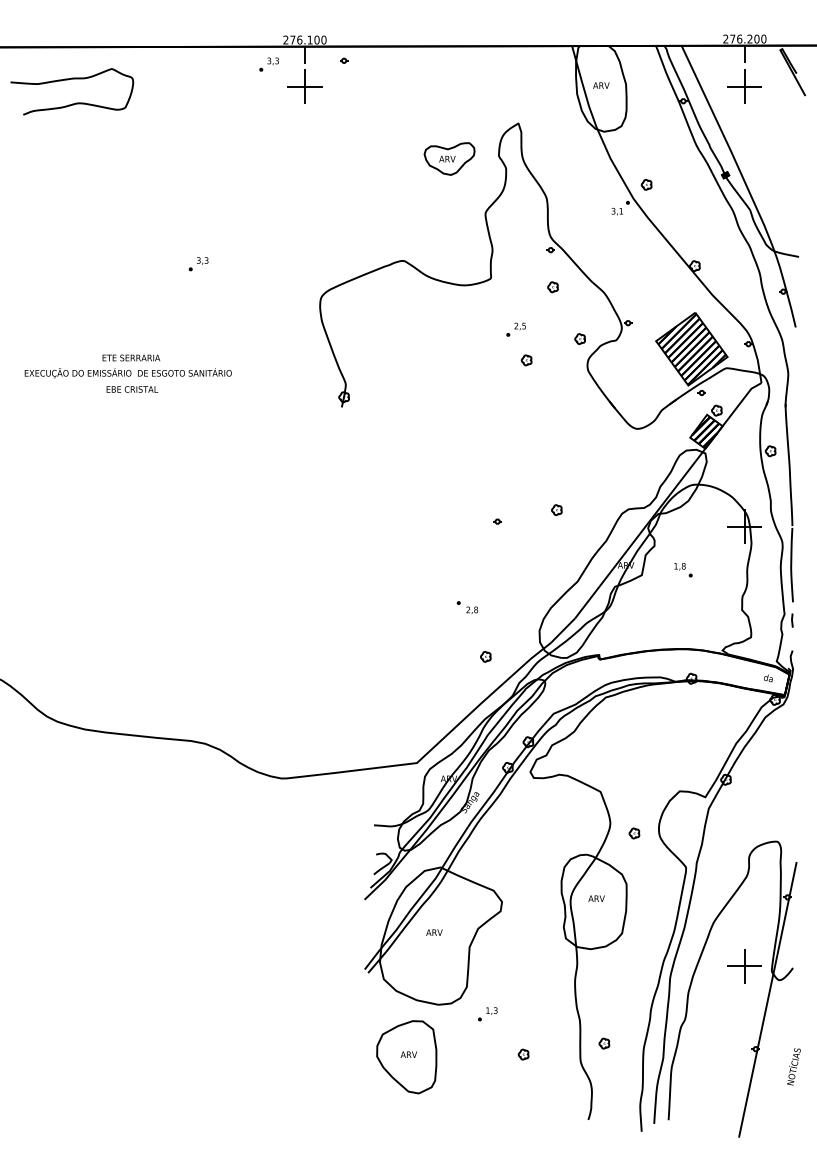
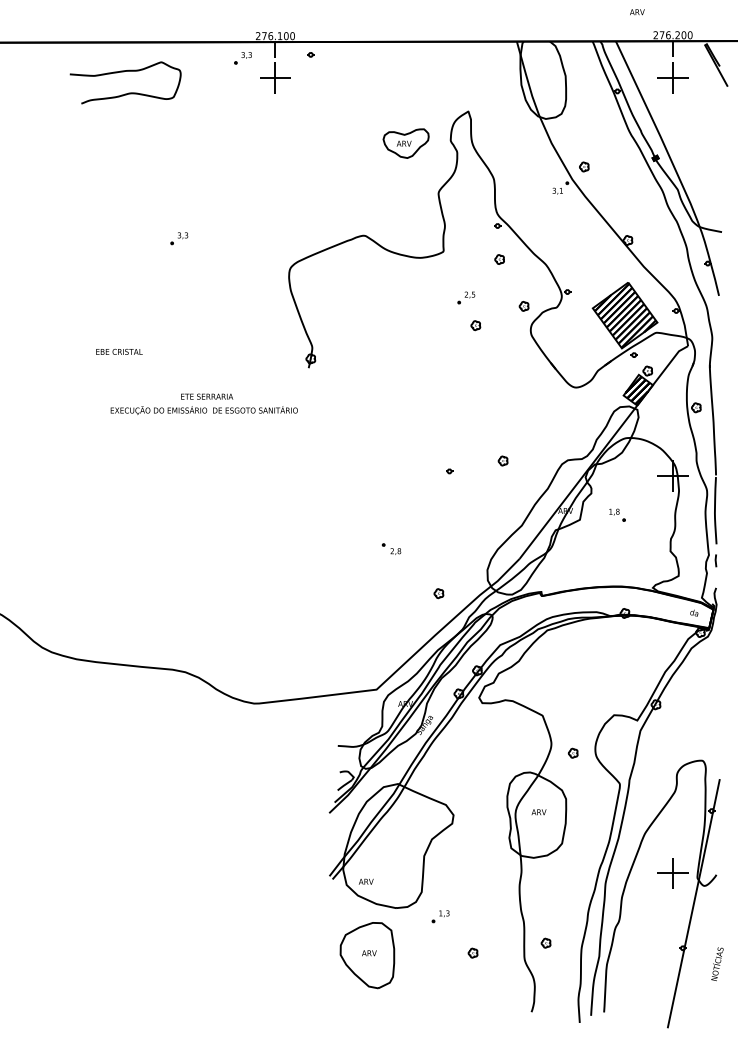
text: (601, 85) -> (637, 12), moved
curve: (75, 102) -> (128, 92), moved
text: (127, 366) -> (203, 404), moved
part: (467, 607) -> (391, 549), moved
text: (434, 932) -> (366, 881), moved

